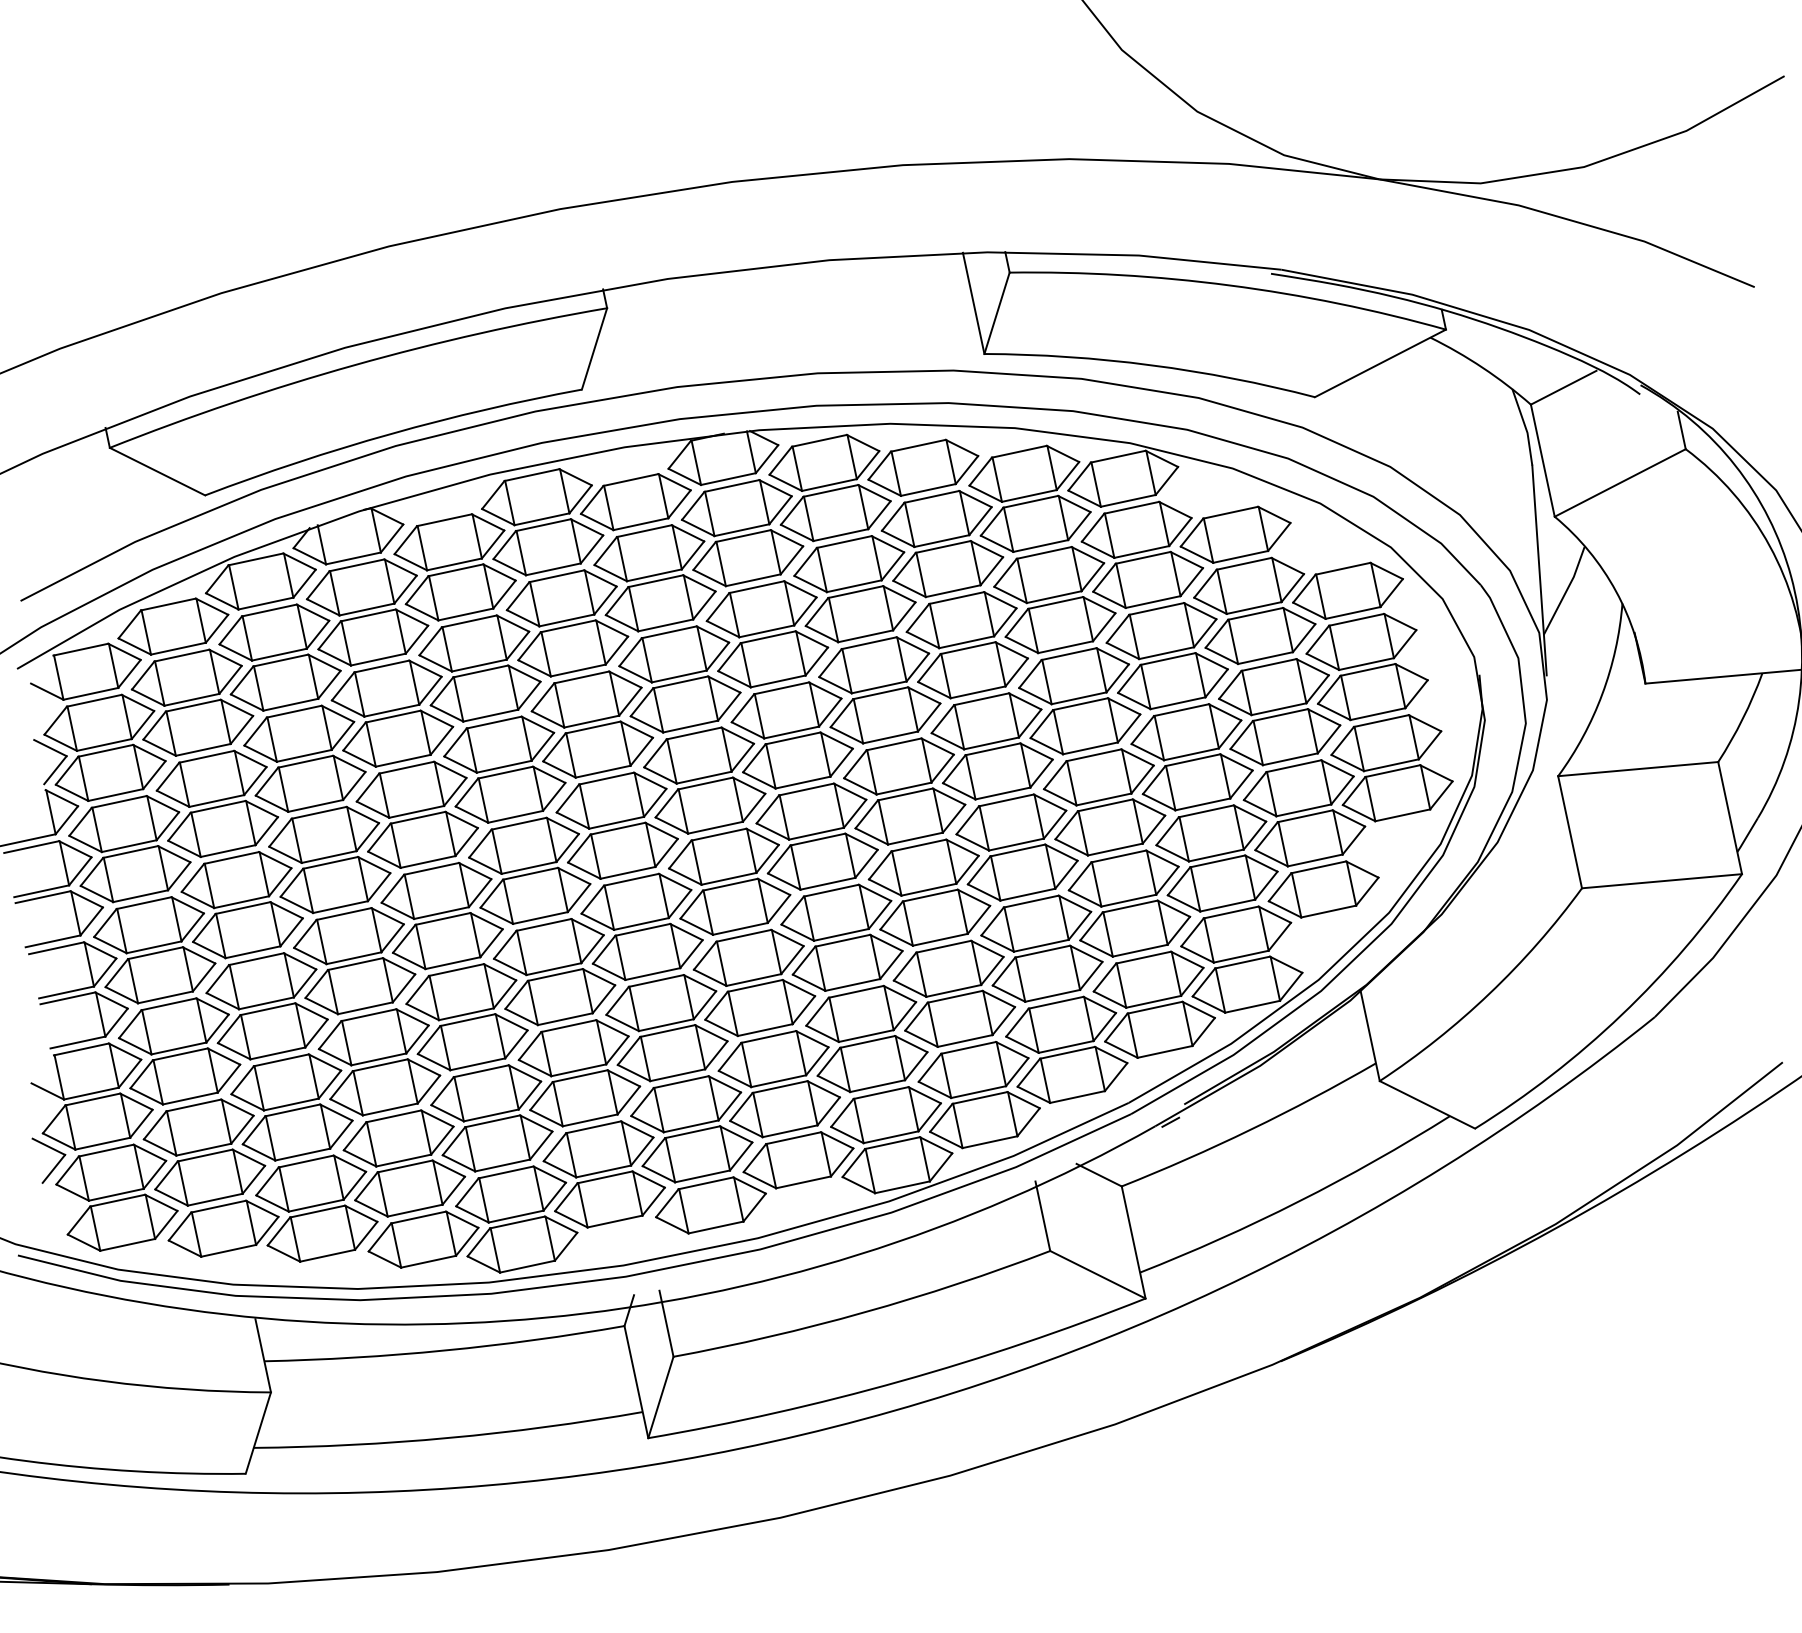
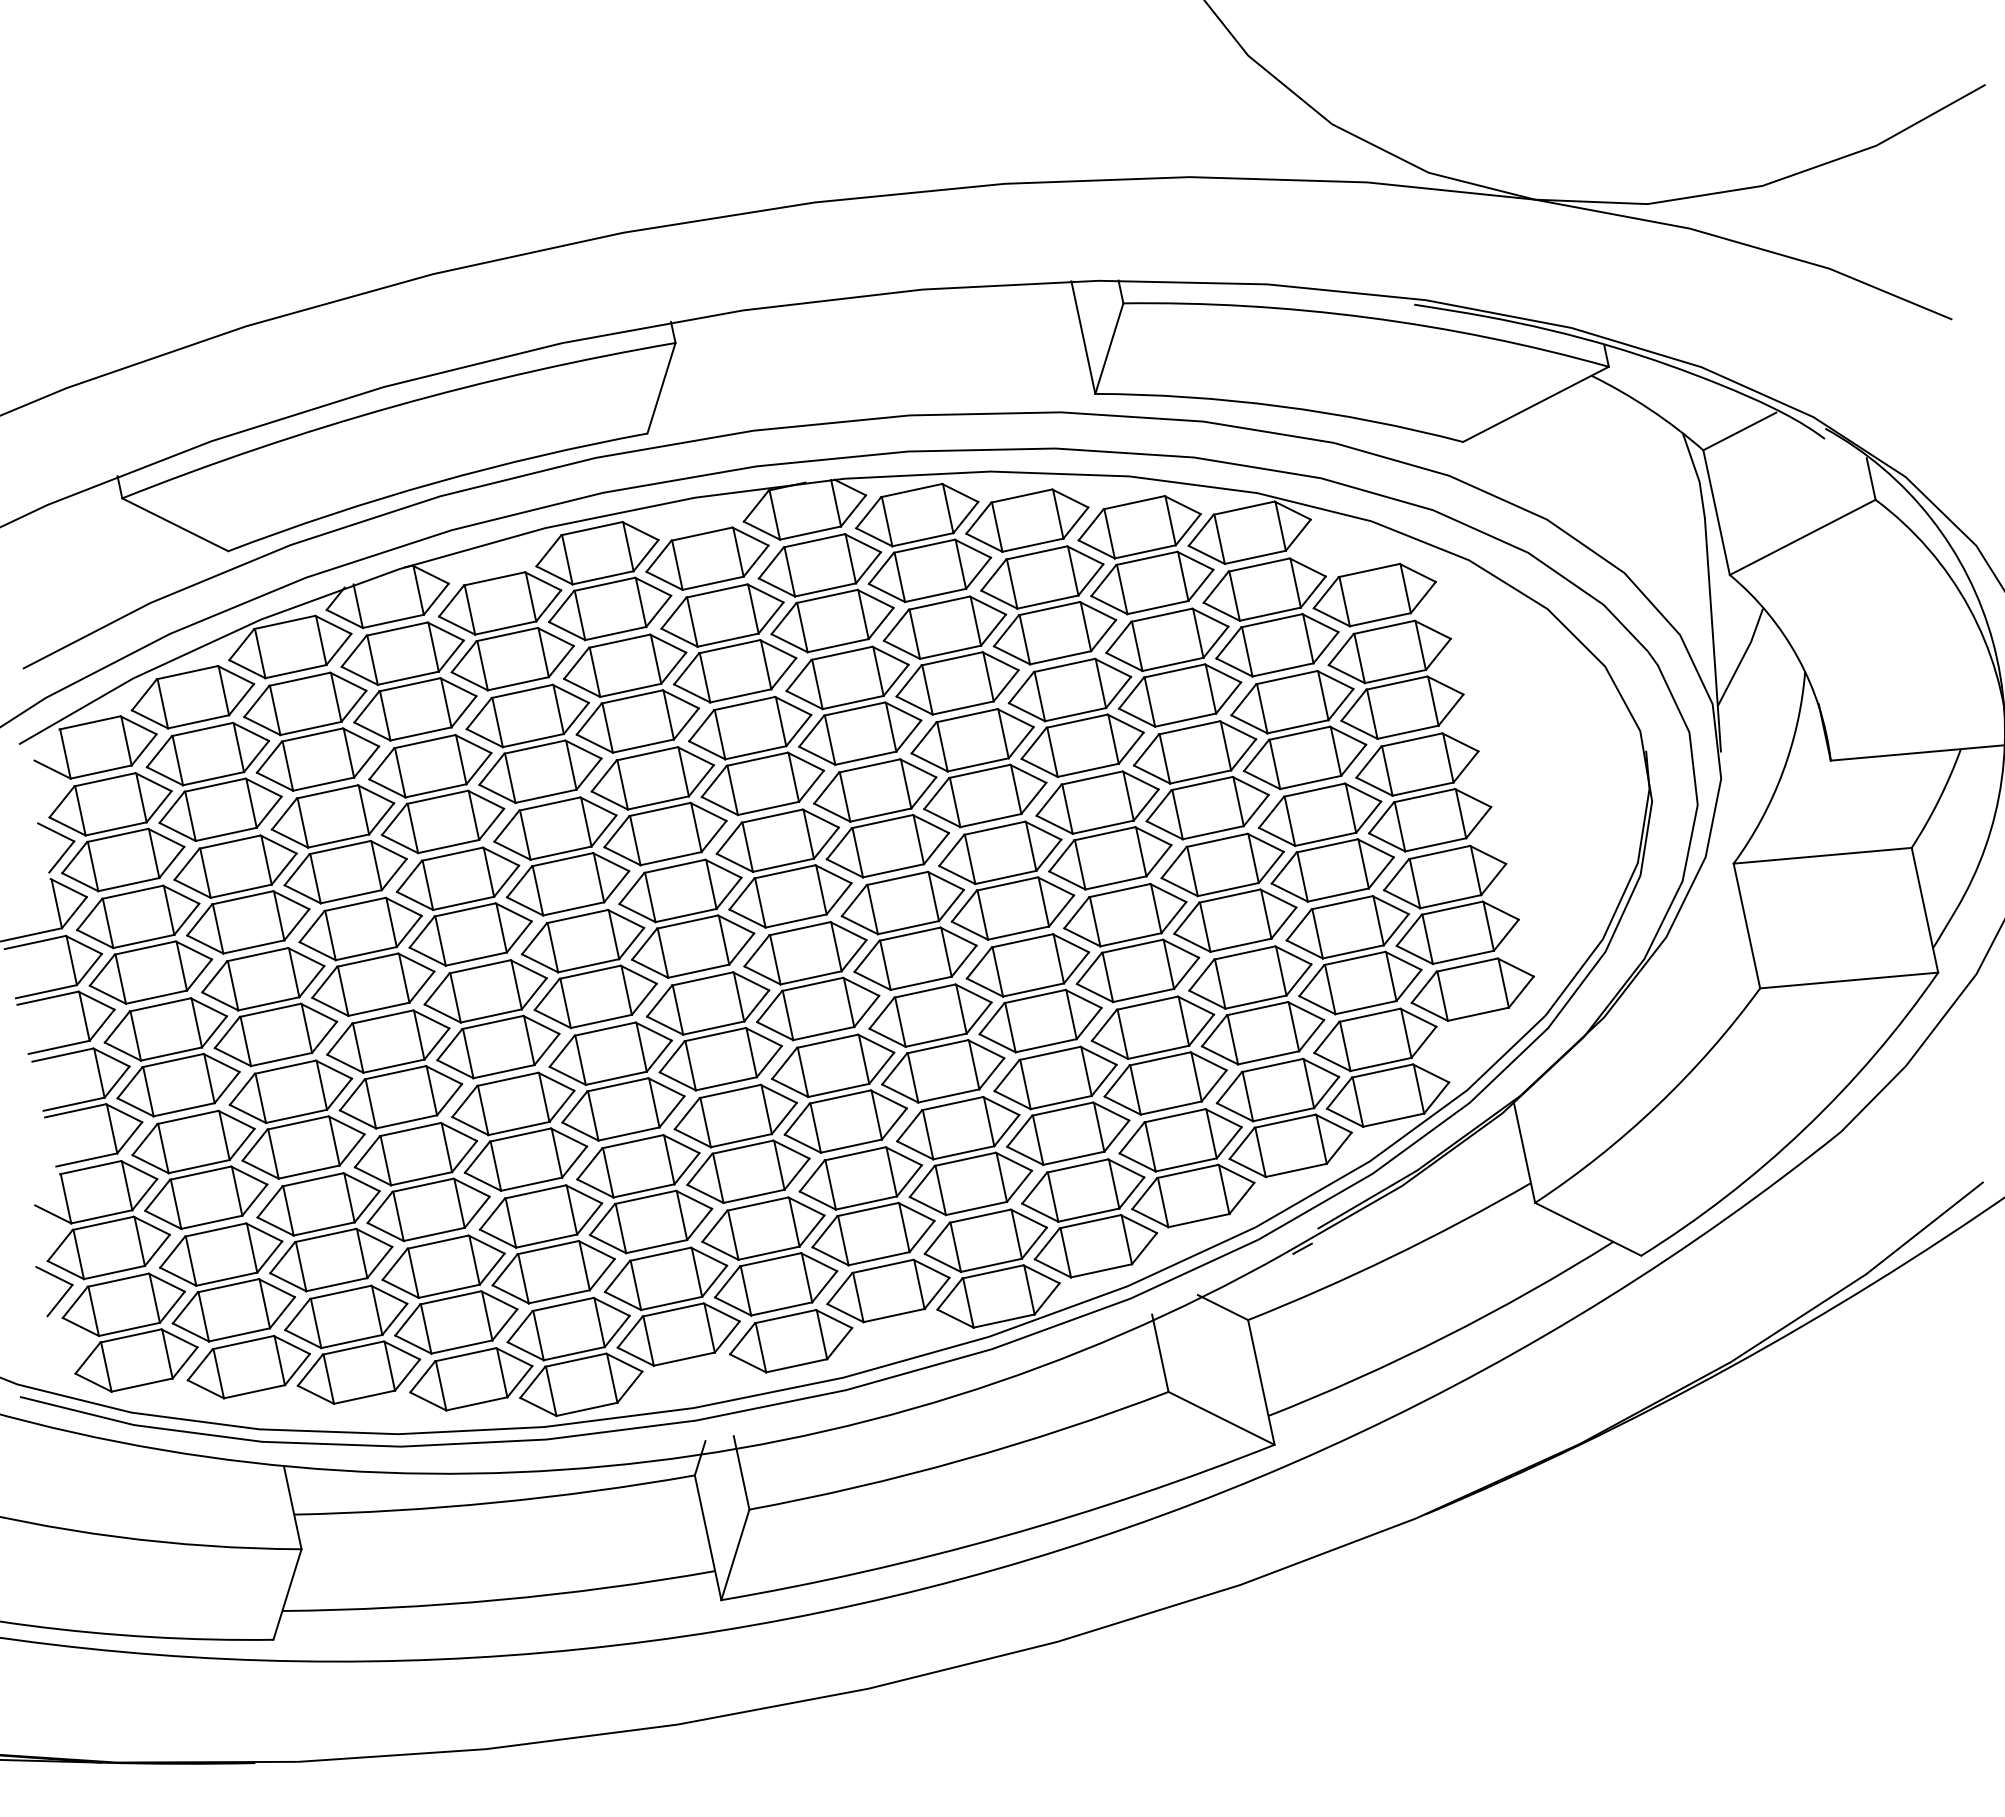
part: (1372, 691) -> (1527, 769), removed

